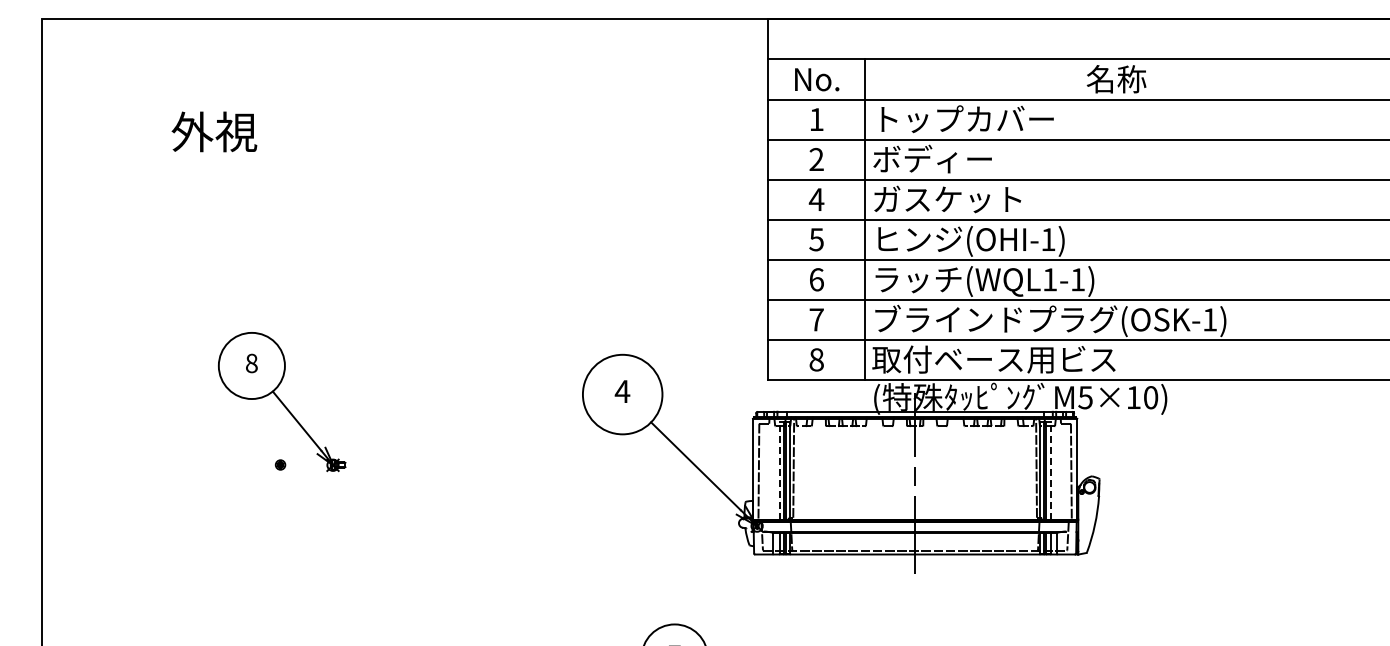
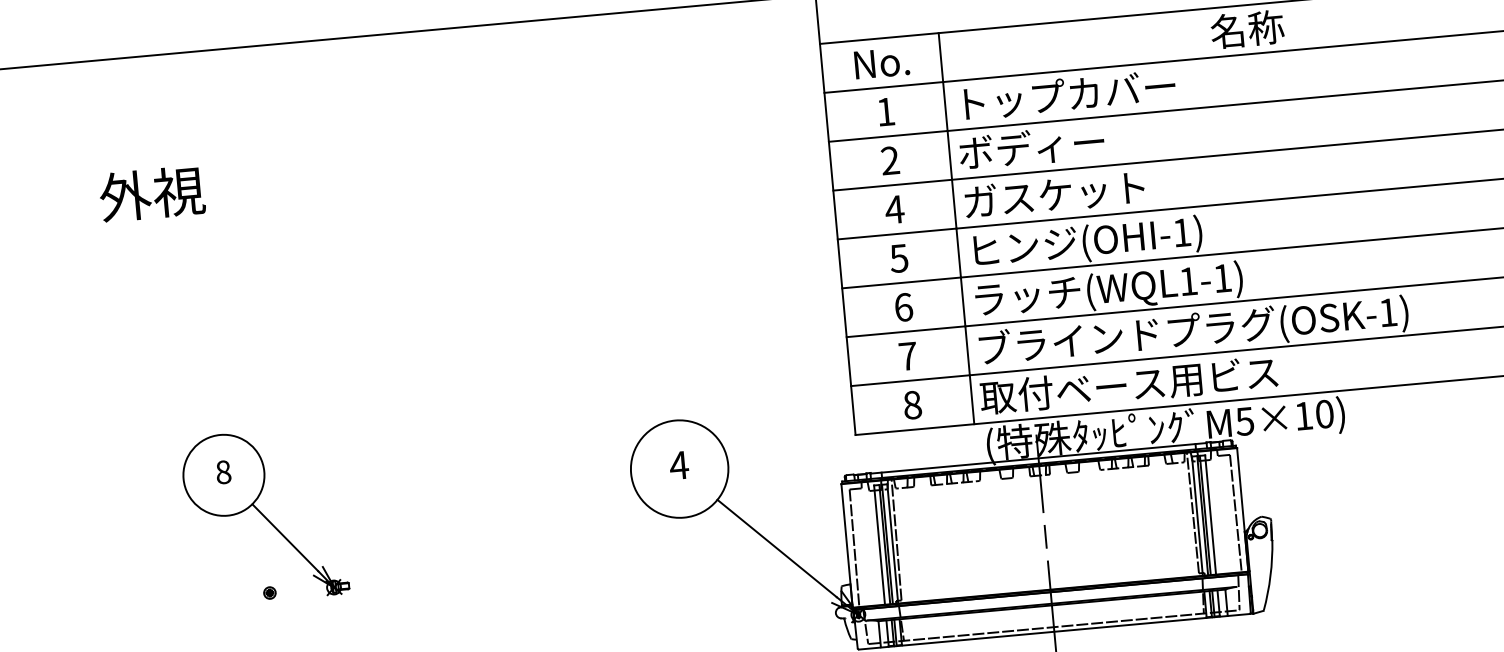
line: (779, 471) -> (879, 545), dashed -> solid
line: (1050, 471) -> (1210, 515), dashed -> solid

